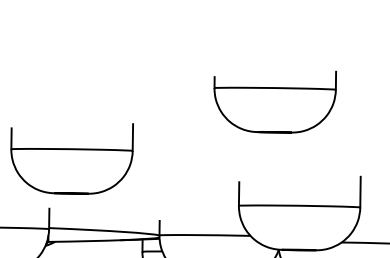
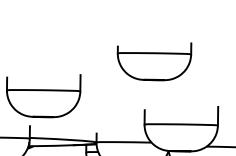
part: (275, 101) -> (154, 61), moved

